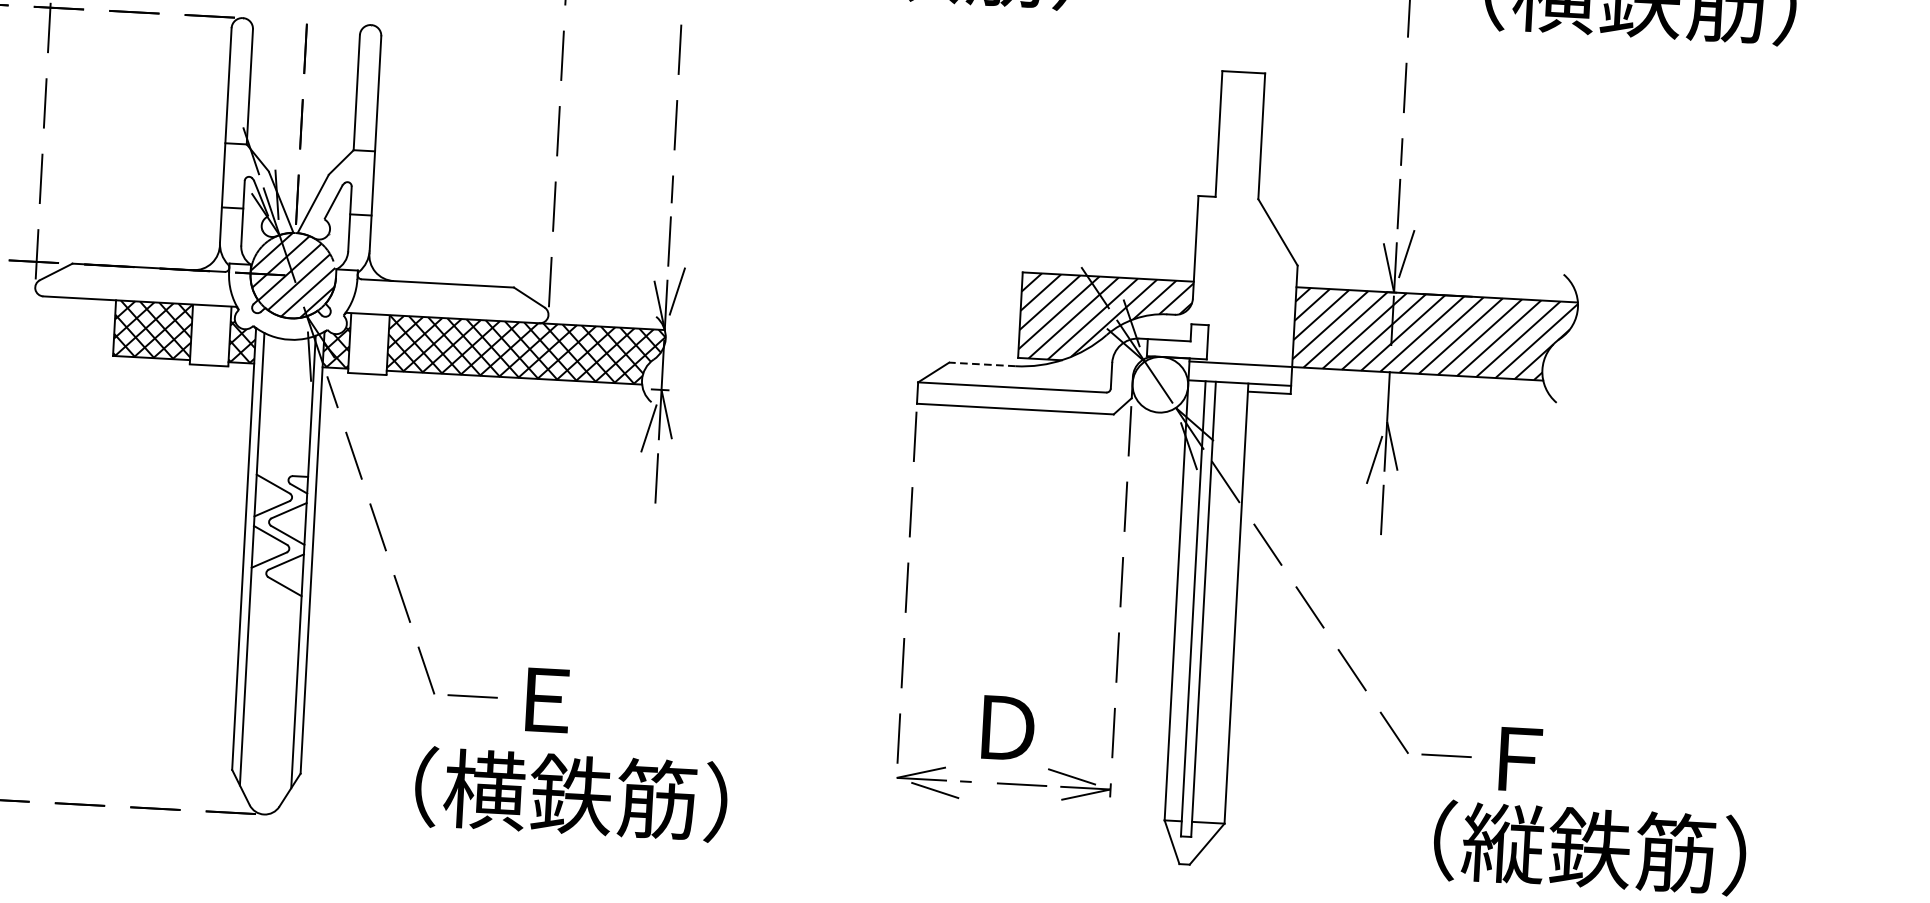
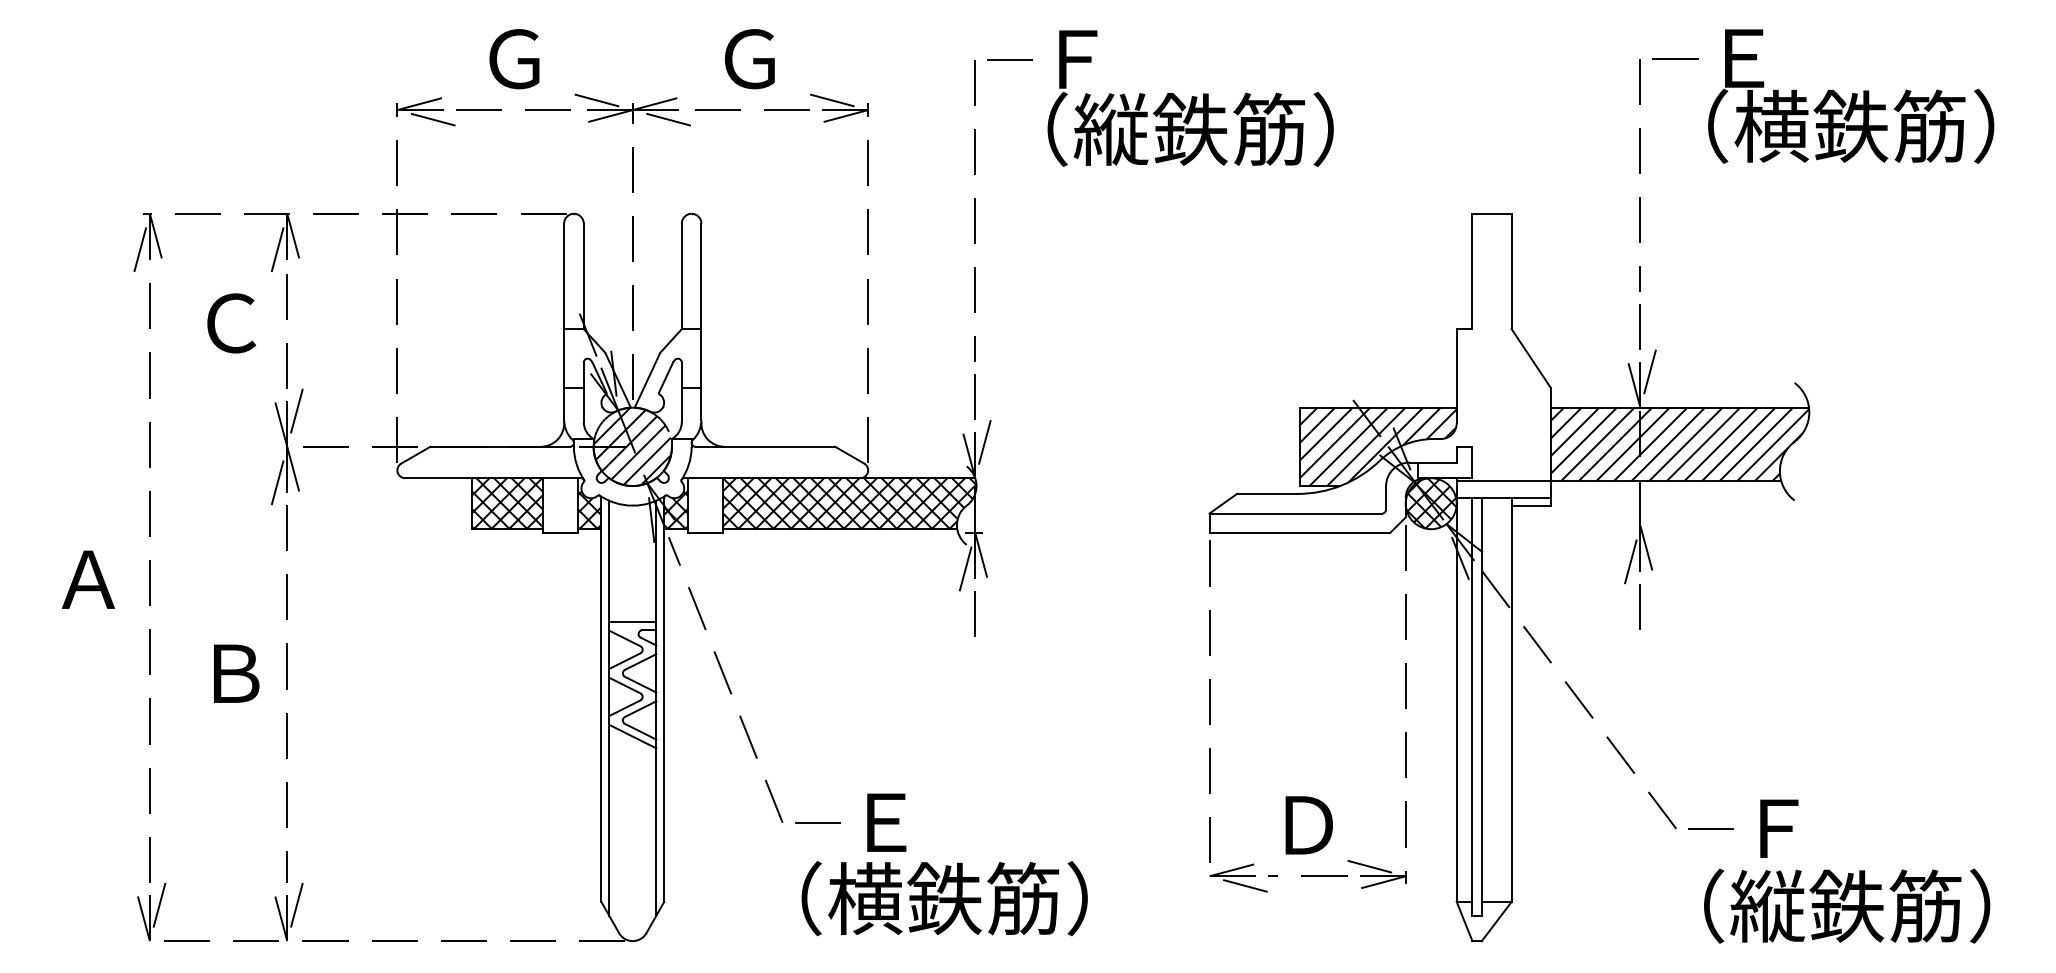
line: (981, 363) -> (1266, 493), dashed -> solid
hatch: (1160, 384) -> (1431, 503), added
line: (282, 467) -> (632, 622), added
line: (275, 591) -> (632, 736), added
text: (571, 794) -> (944, 898), moved

